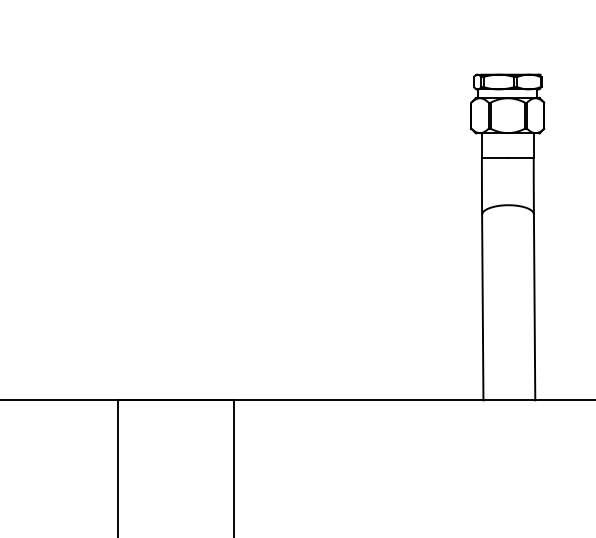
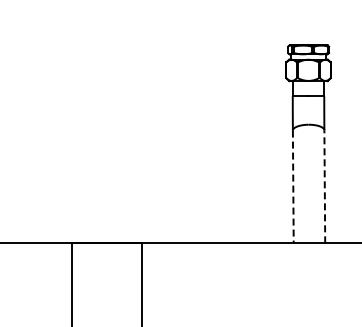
line: (534, 306) -> (324, 186), solid -> dashed
line: (483, 308) -> (293, 187), solid -> dashed

